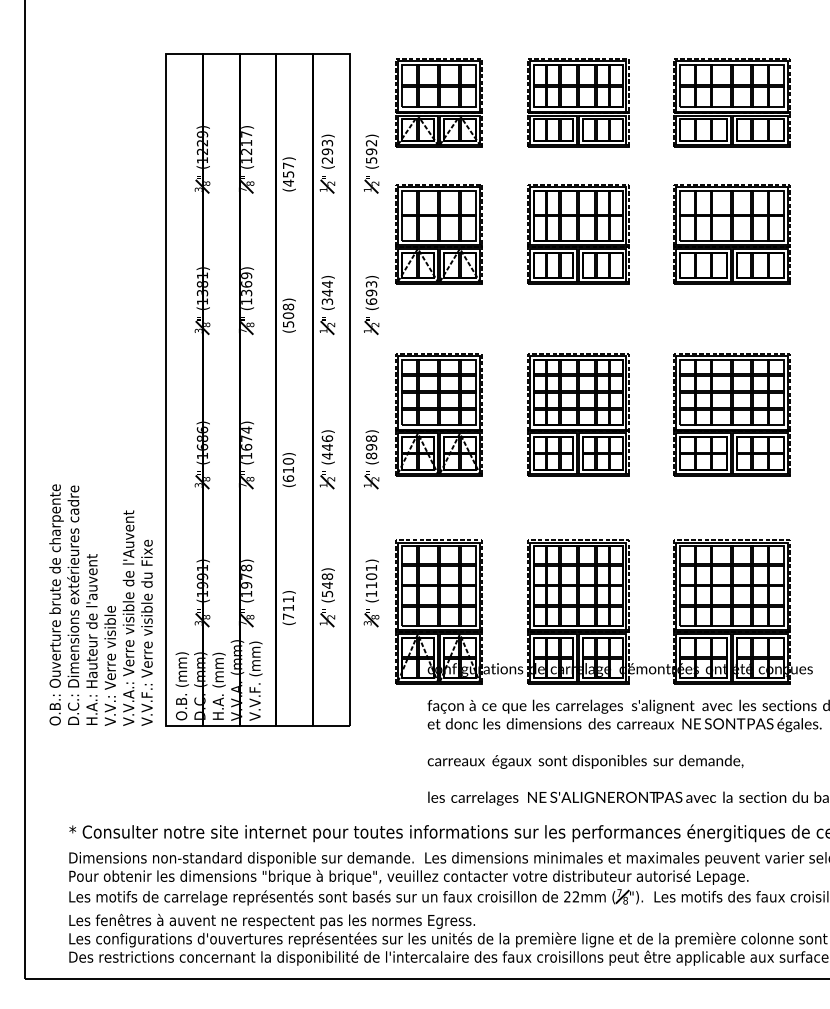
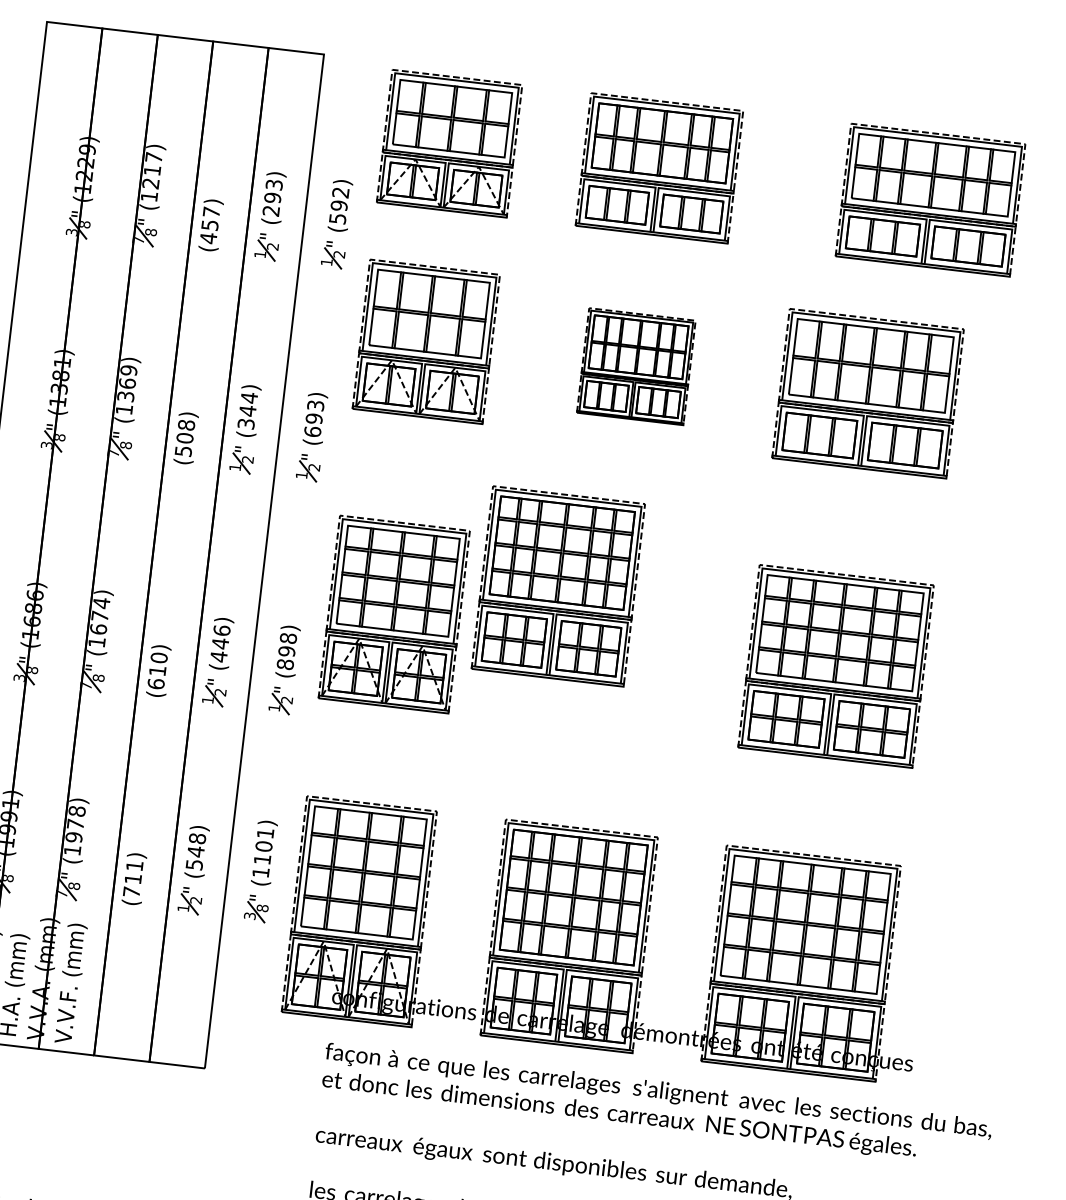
part: (731, 102) -> (929, 199), moved
part: (578, 234) -> (636, 367), size x0.7
part: (578, 414) -> (559, 585), moved

